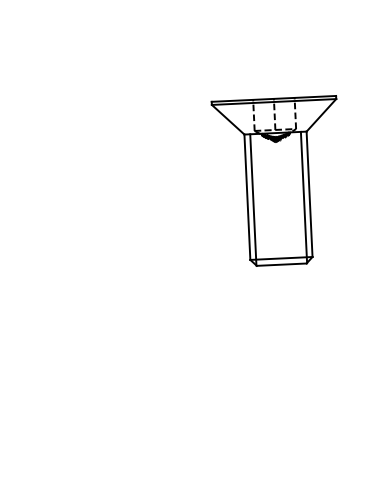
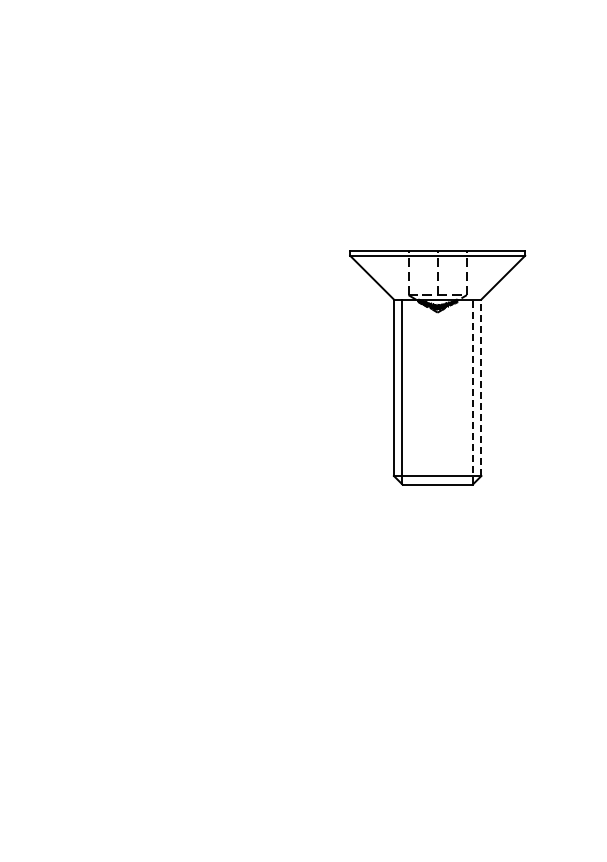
line: (309, 194) -> (481, 387), solid -> dashed
line: (304, 197) -> (473, 391), solid -> dashed

